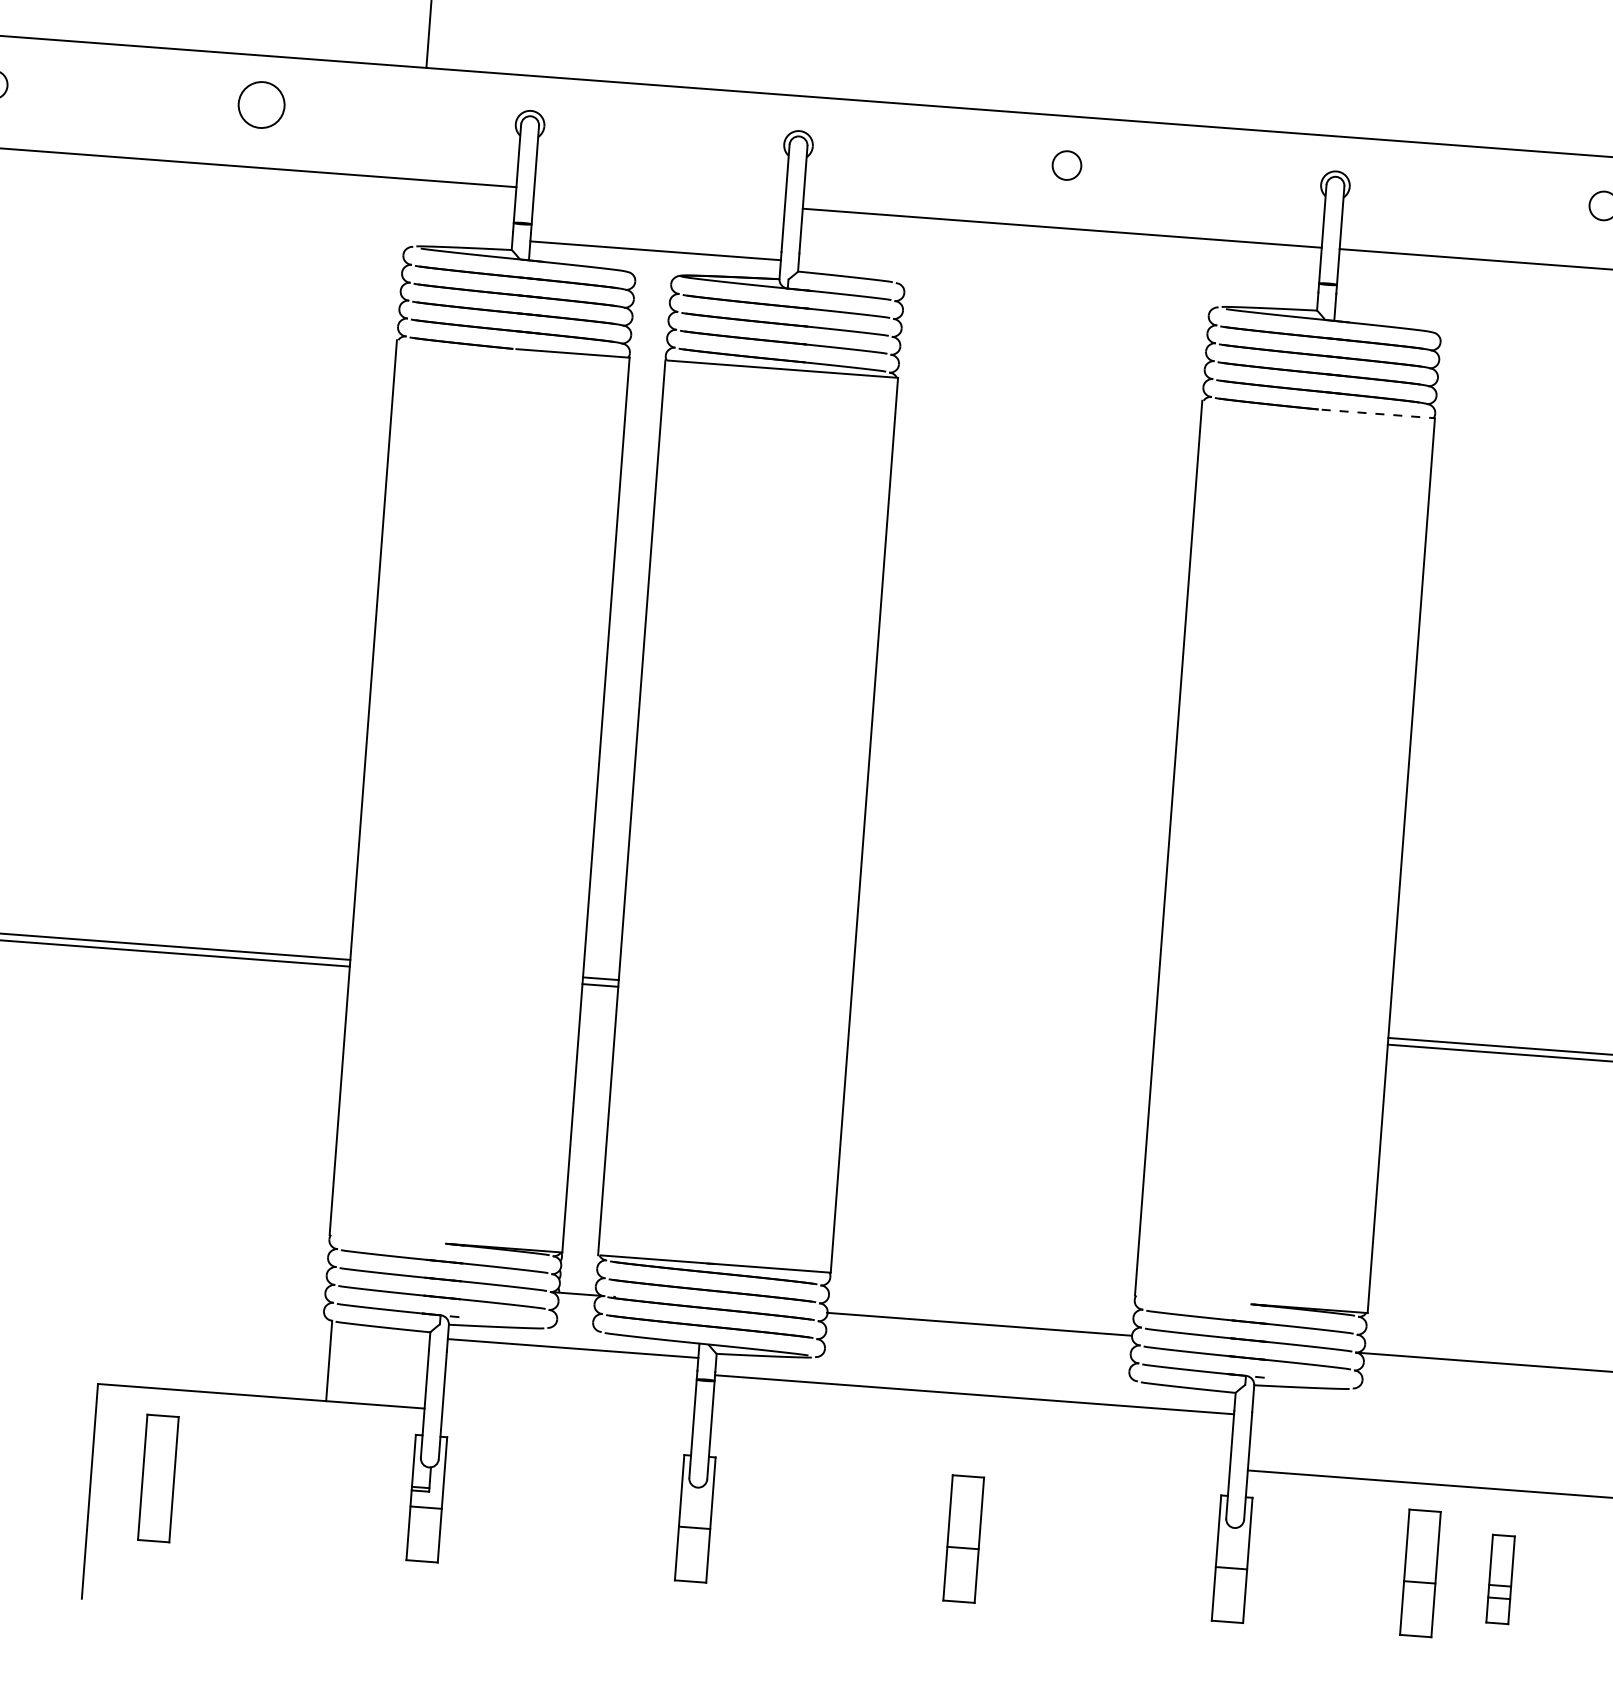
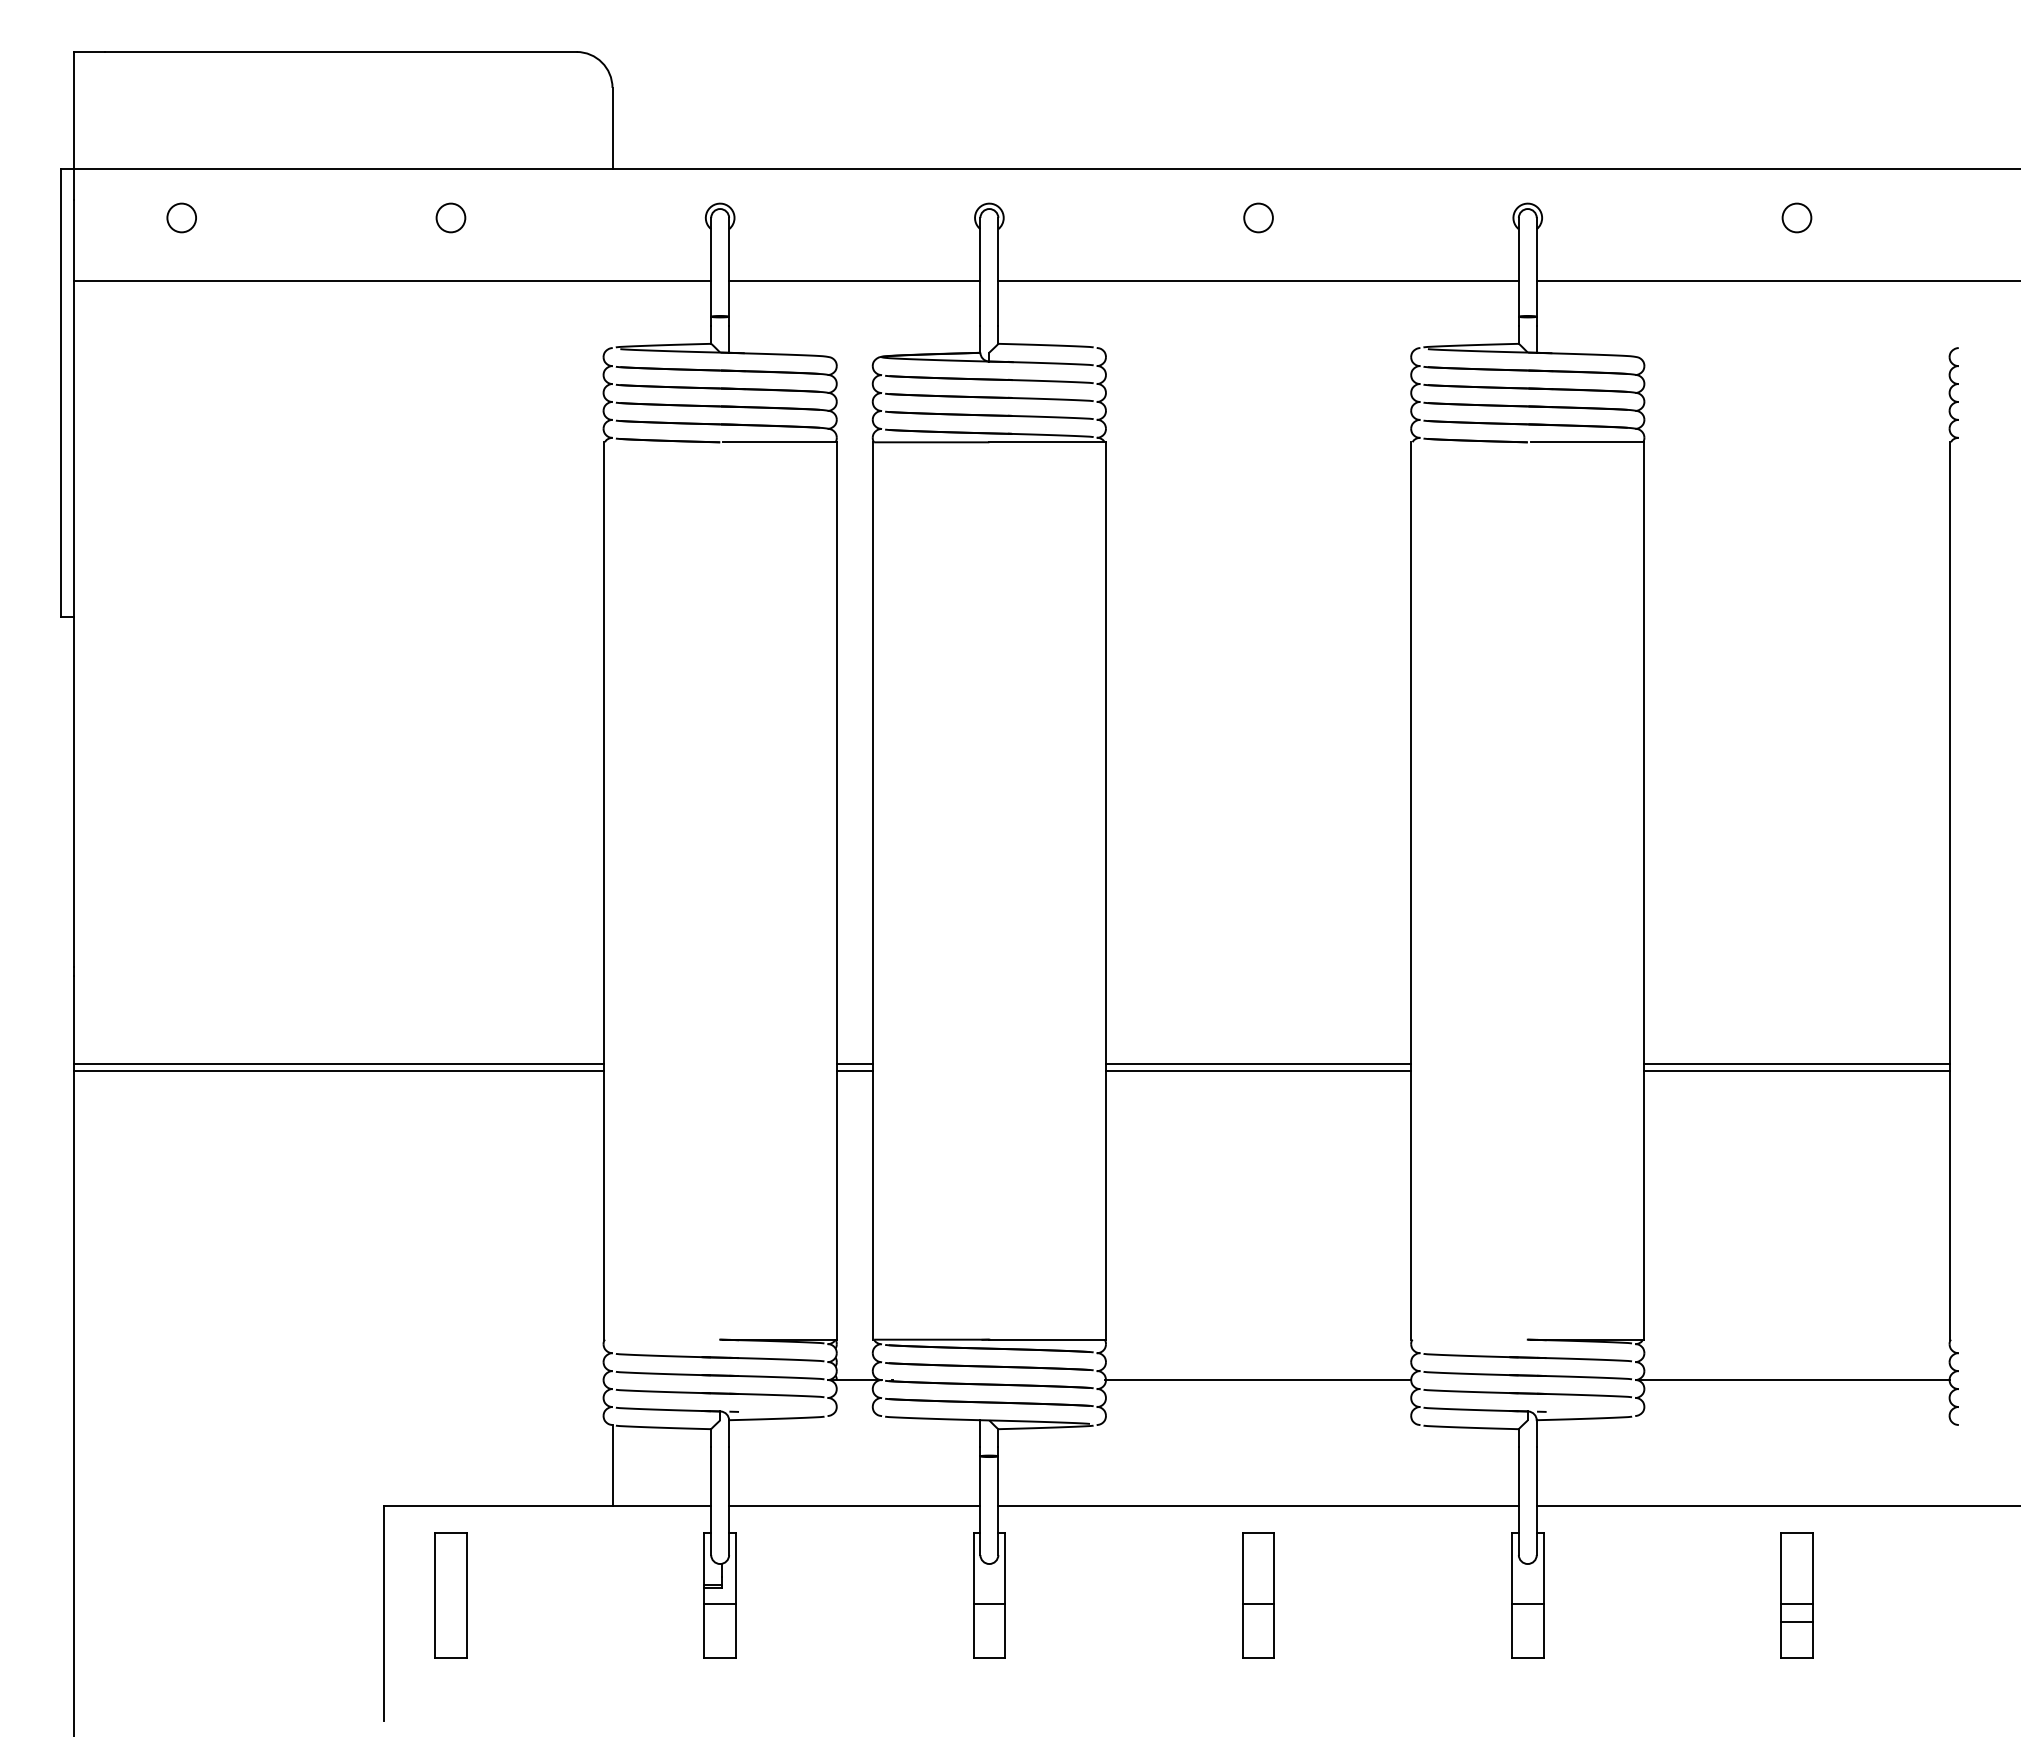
circle: (261, 104) -> (450, 217), size x0.62
line: (655, 250) -> (854, 280), moved
line: (1378, 414) -> (1587, 442), dashed -> solid
line: (1003, 1008) -> (1258, 1063), added
line: (1002, 1015) -> (1258, 1070), added
line: (572, 1348) -> (854, 1505), moved
line: (974, 1394) -> (1258, 1505), moved
part: (1420, 1573) -> (1716, 1595), removed
part: (1500, 1579) -> (1796, 1595), size x1.43

